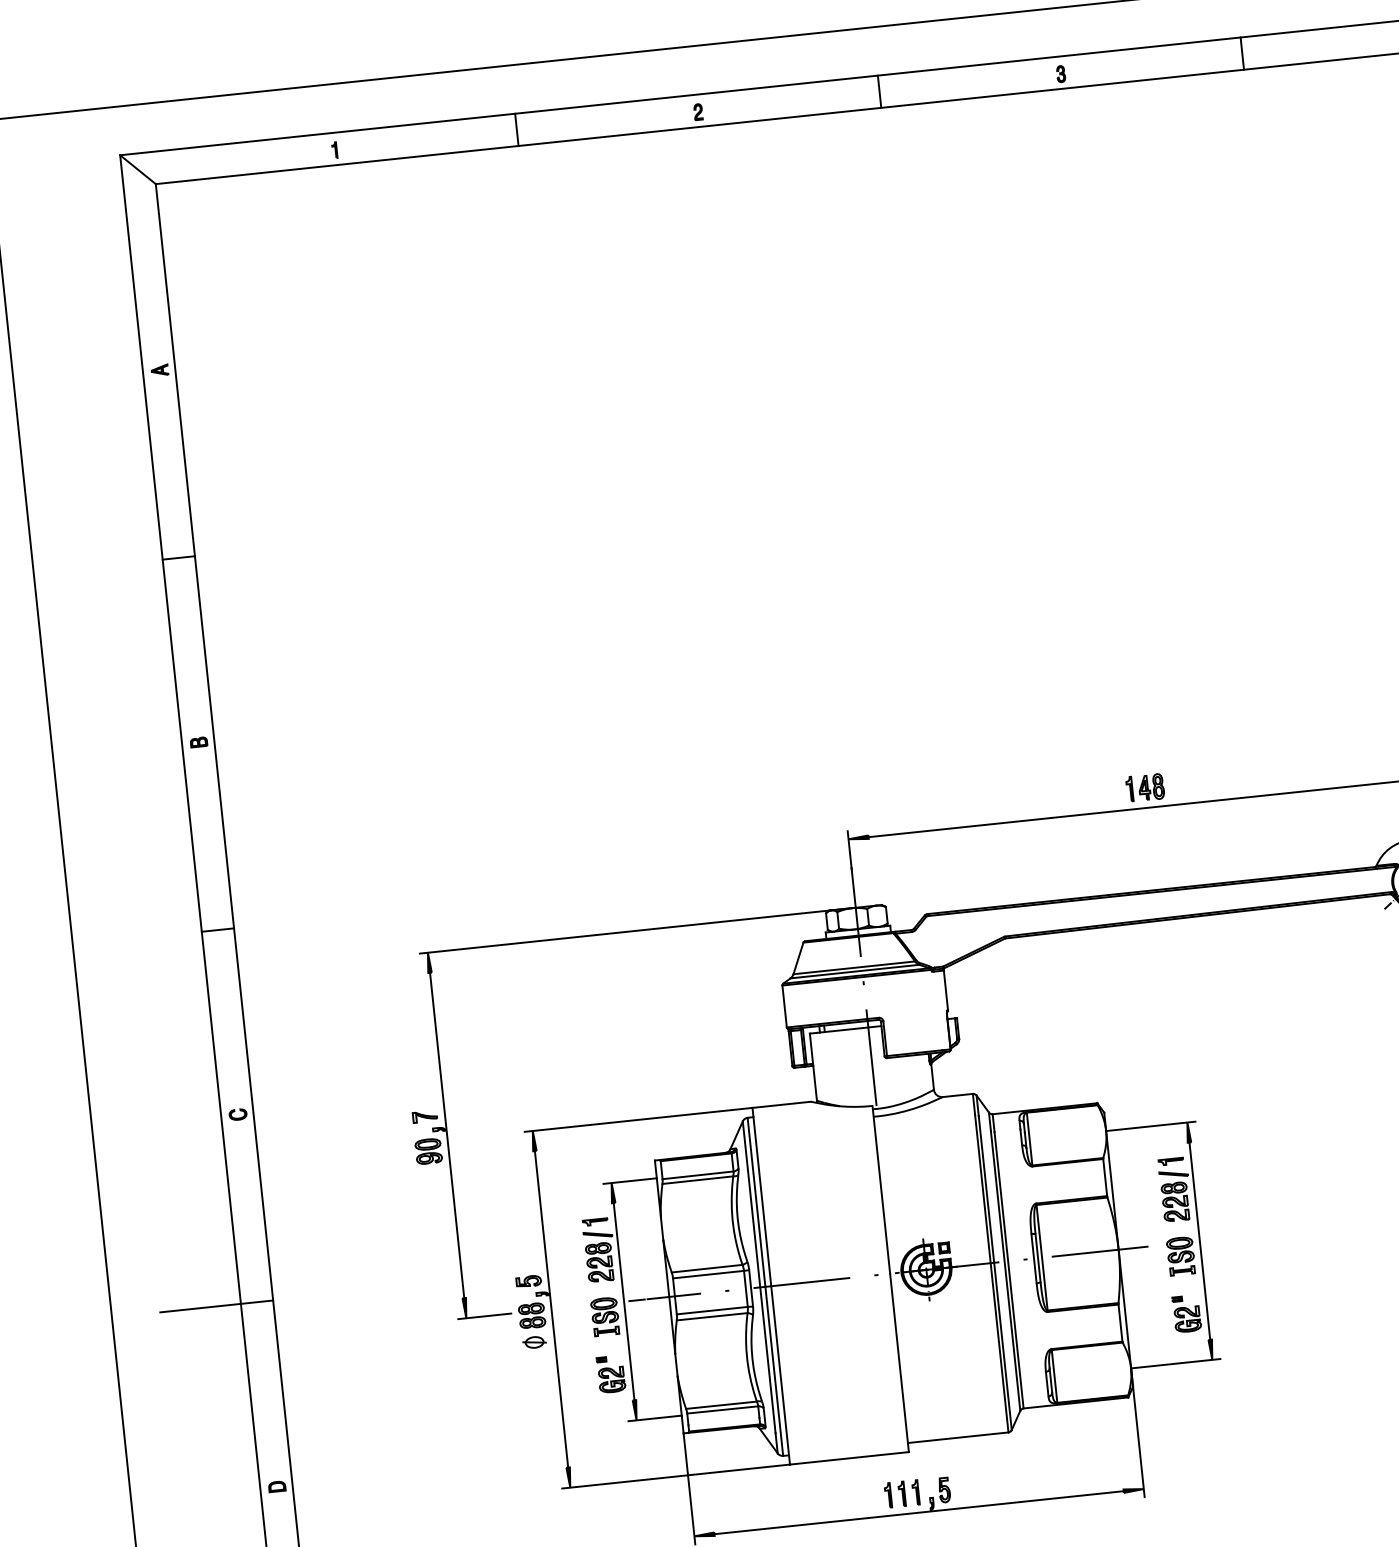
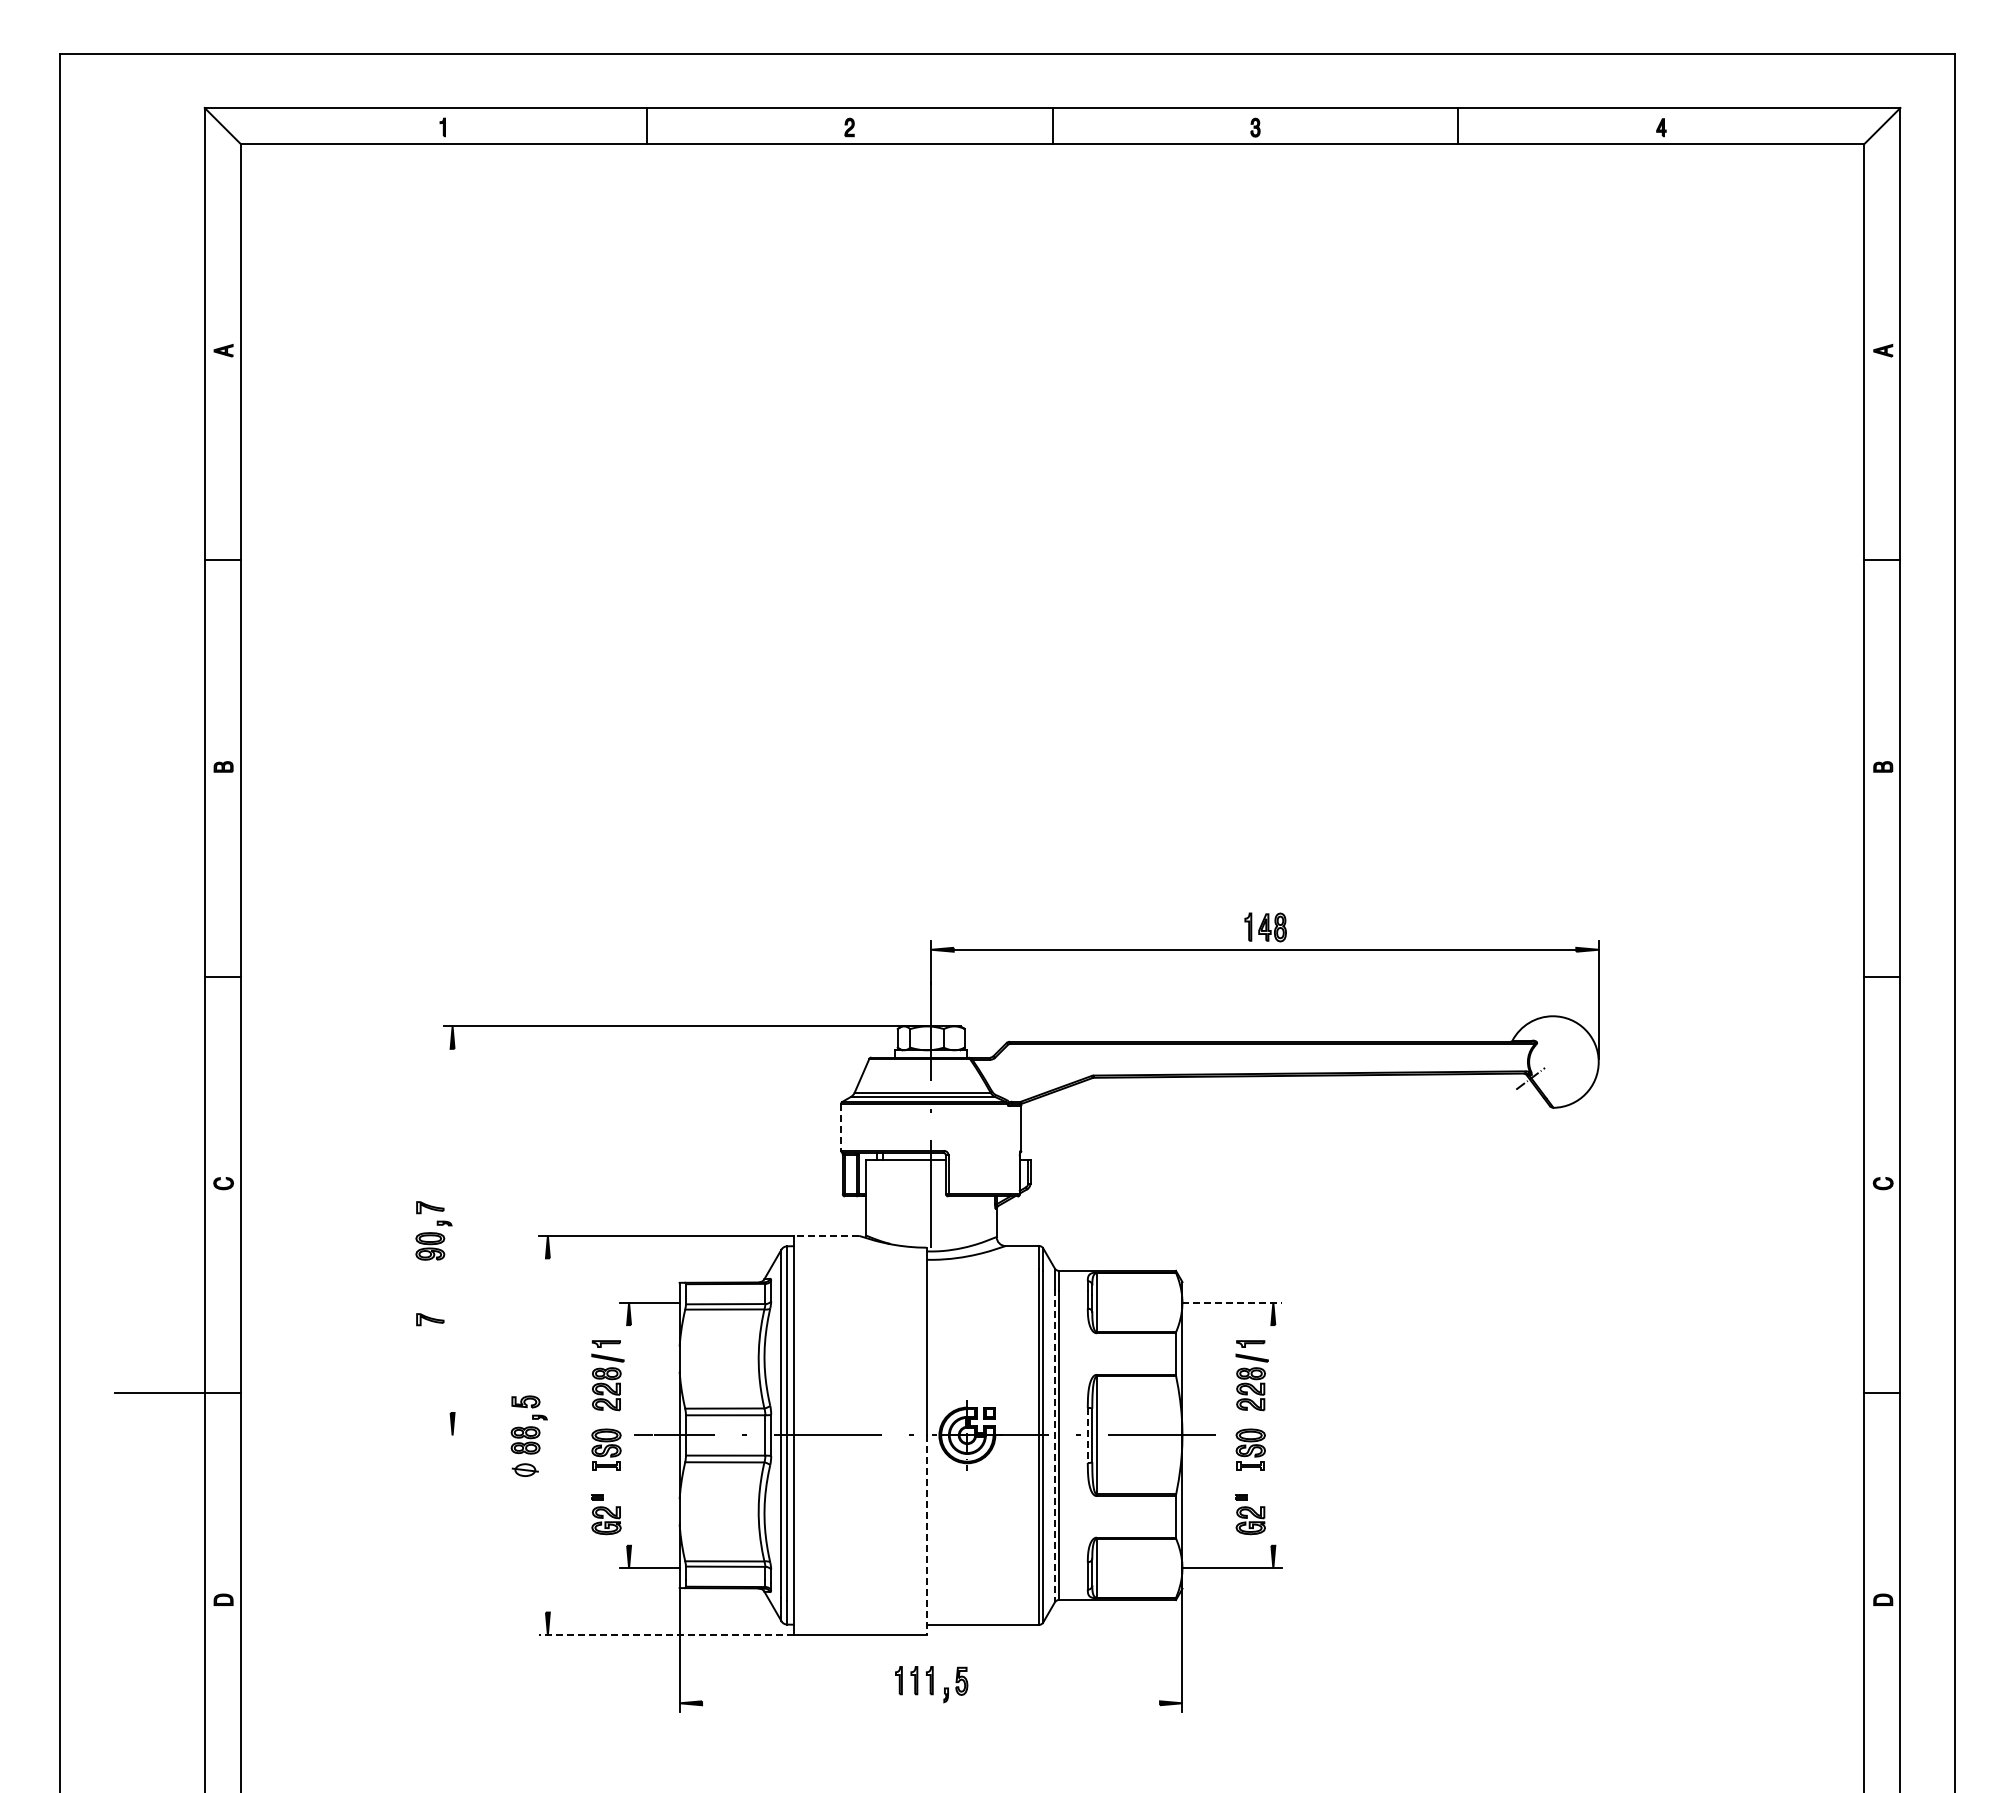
line: (785, 1006) -> (841, 1127), solid -> dashed
line: (781, 1104) -> (826, 1235), solid -> dashed
line: (1150, 1126) -> (1232, 1302), solid -> dashed
line: (447, 1135) -> (452, 1230), removed
part: (435, 1216) -> (430, 1319), added
line: (1200, 1241) -> (1273, 1435), removed
line: (1033, 1258) -> (1087, 1435), solid -> dashed
line: (1005, 1270) -> (1054, 1445), solid -> dashed
line: (624, 1301) -> (629, 1435), removed
line: (551, 1309) -> (547, 1435), removed
line: (484, 1316) -> (472, 1435), removed
line: (899, 1363) -> (926, 1535), solid -> dashed
line: (675, 1477) -> (665, 1635), solid -> dashed
line: (919, 1512) -> (931, 1703), removed

